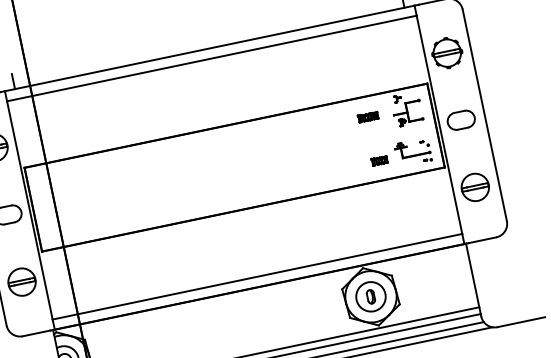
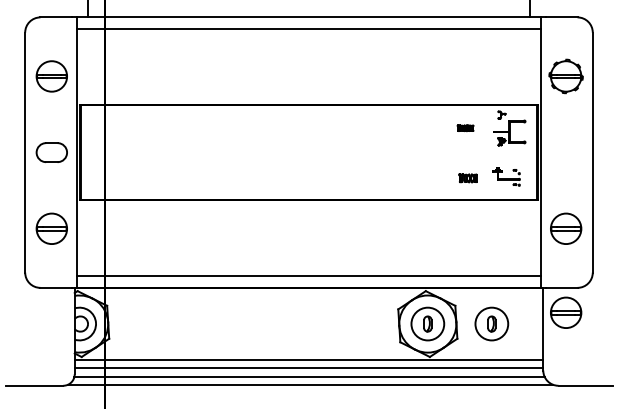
part: (368, 117) -> (465, 128), size x0.7
part: (461, 120) -> (566, 152), removed
part: (413, 152) -> (506, 176), size x0.7
part: (491, 261) -> (566, 312), added
part: (426, 284) -> (491, 323), added

